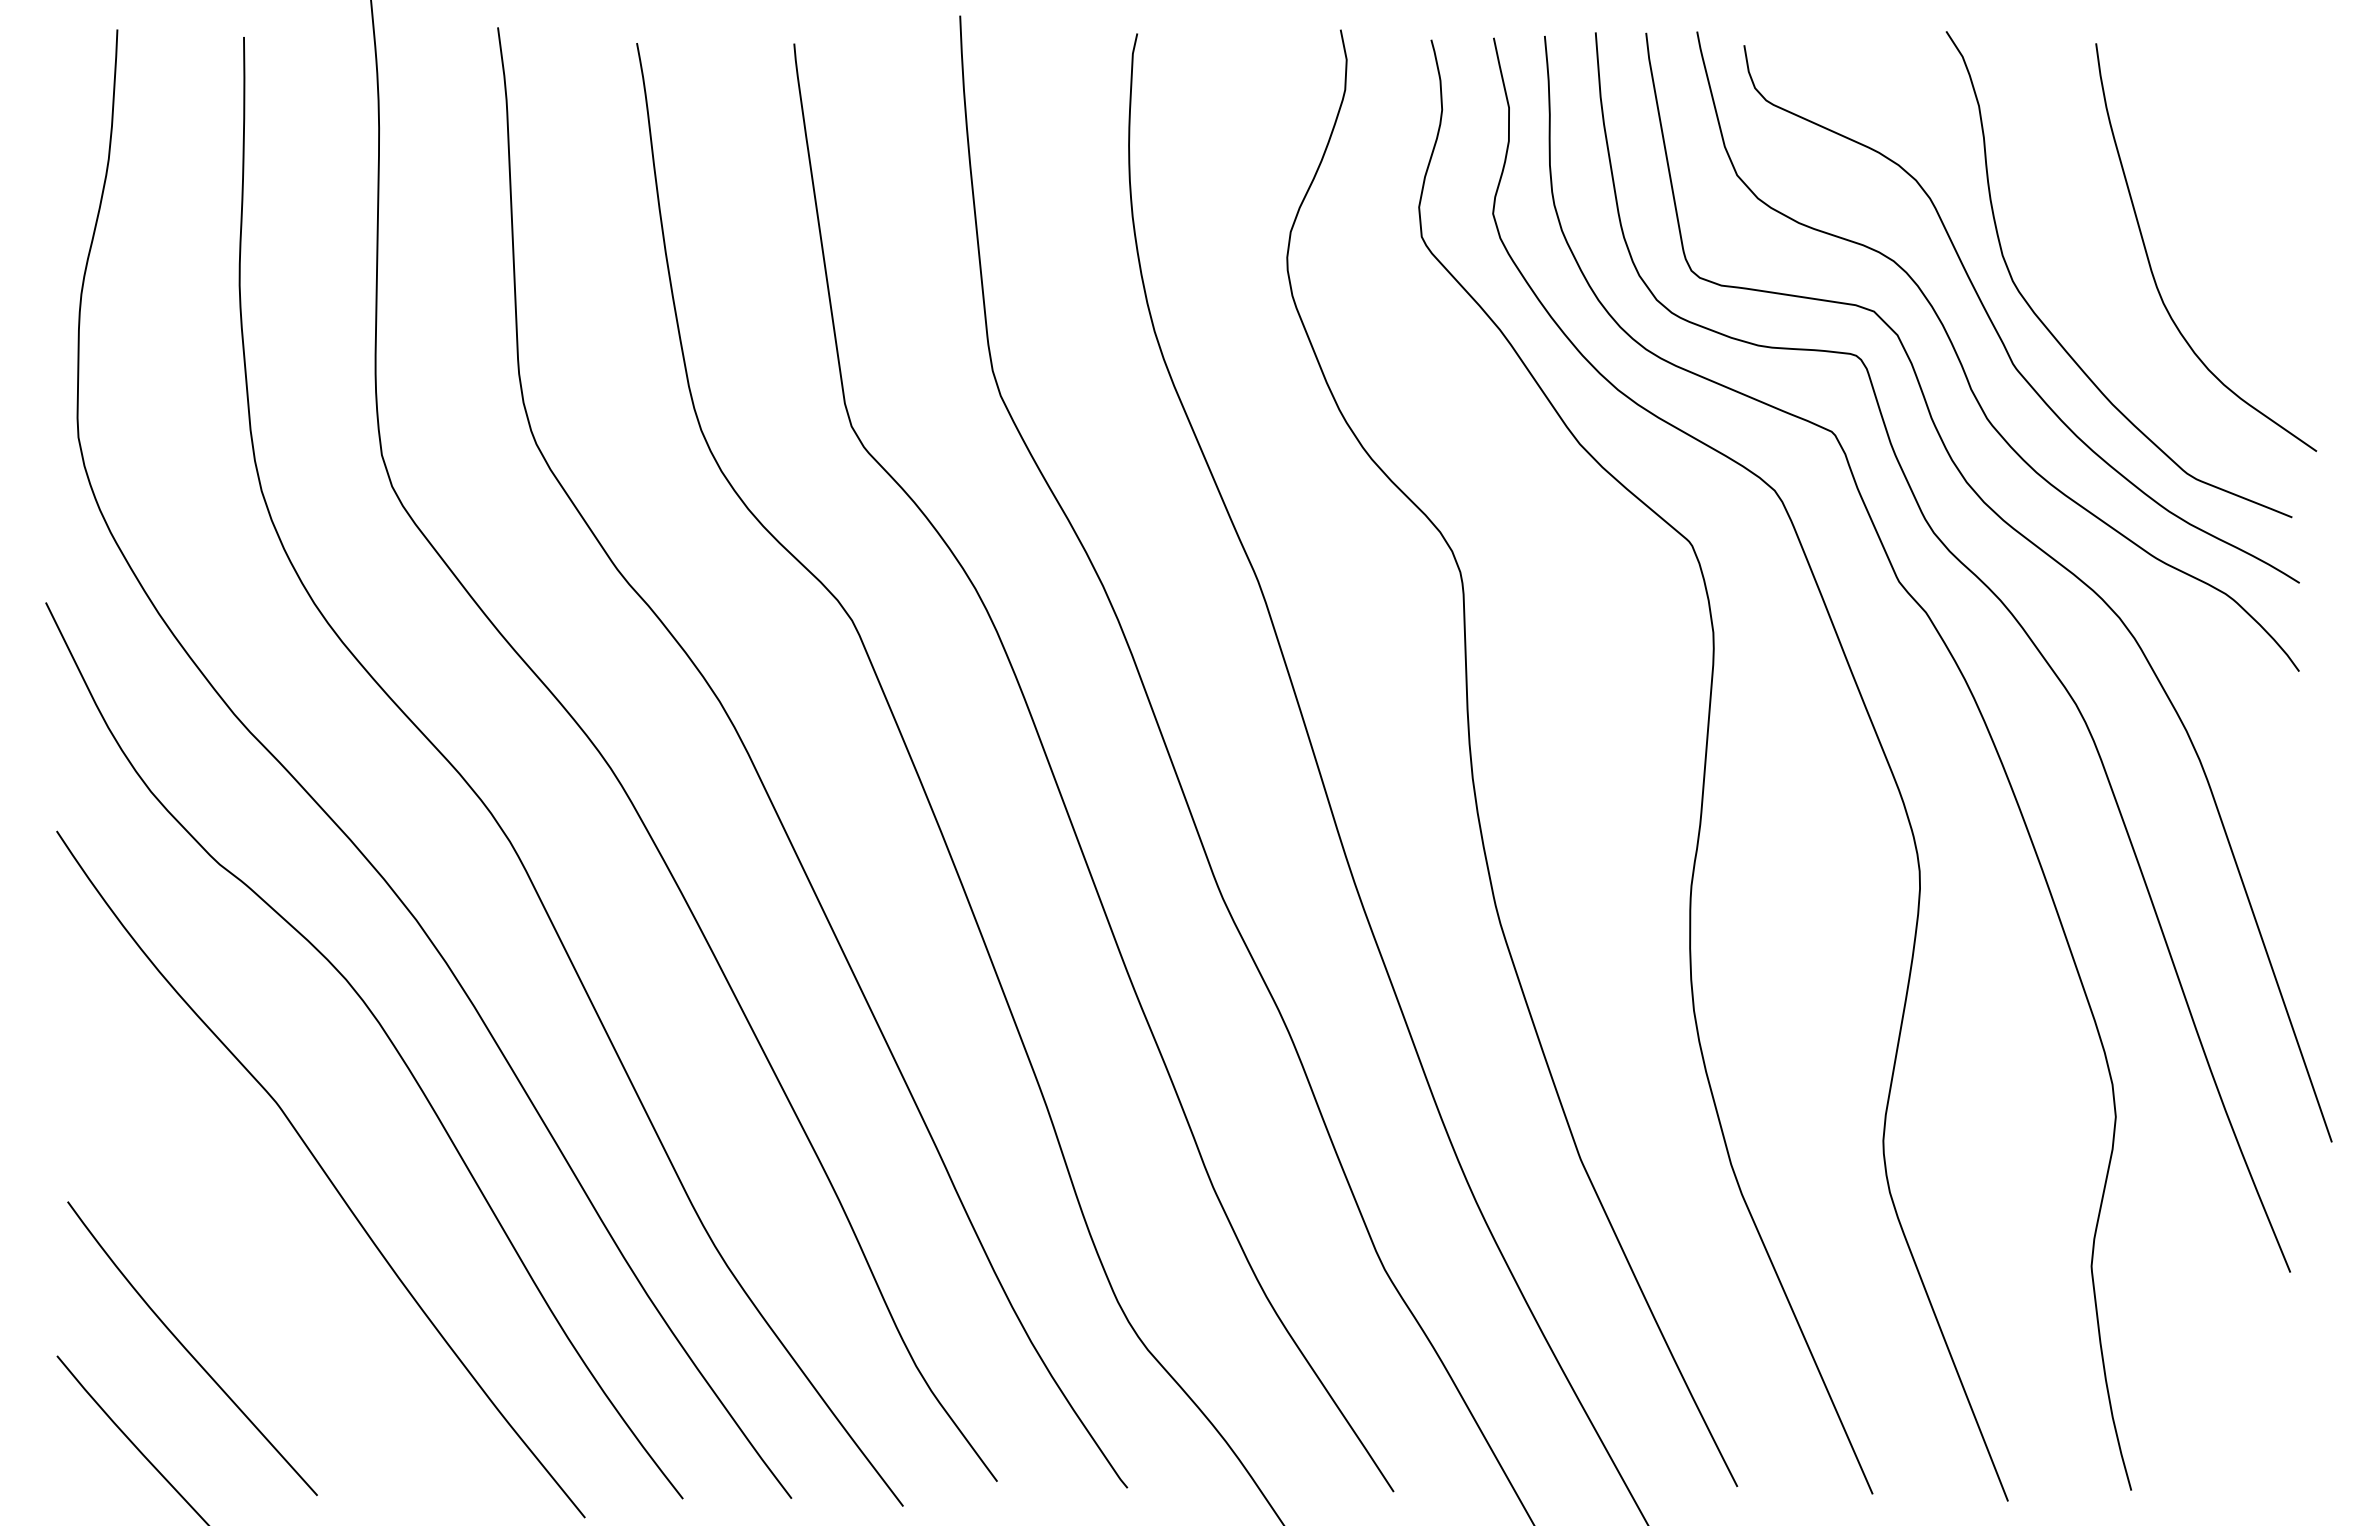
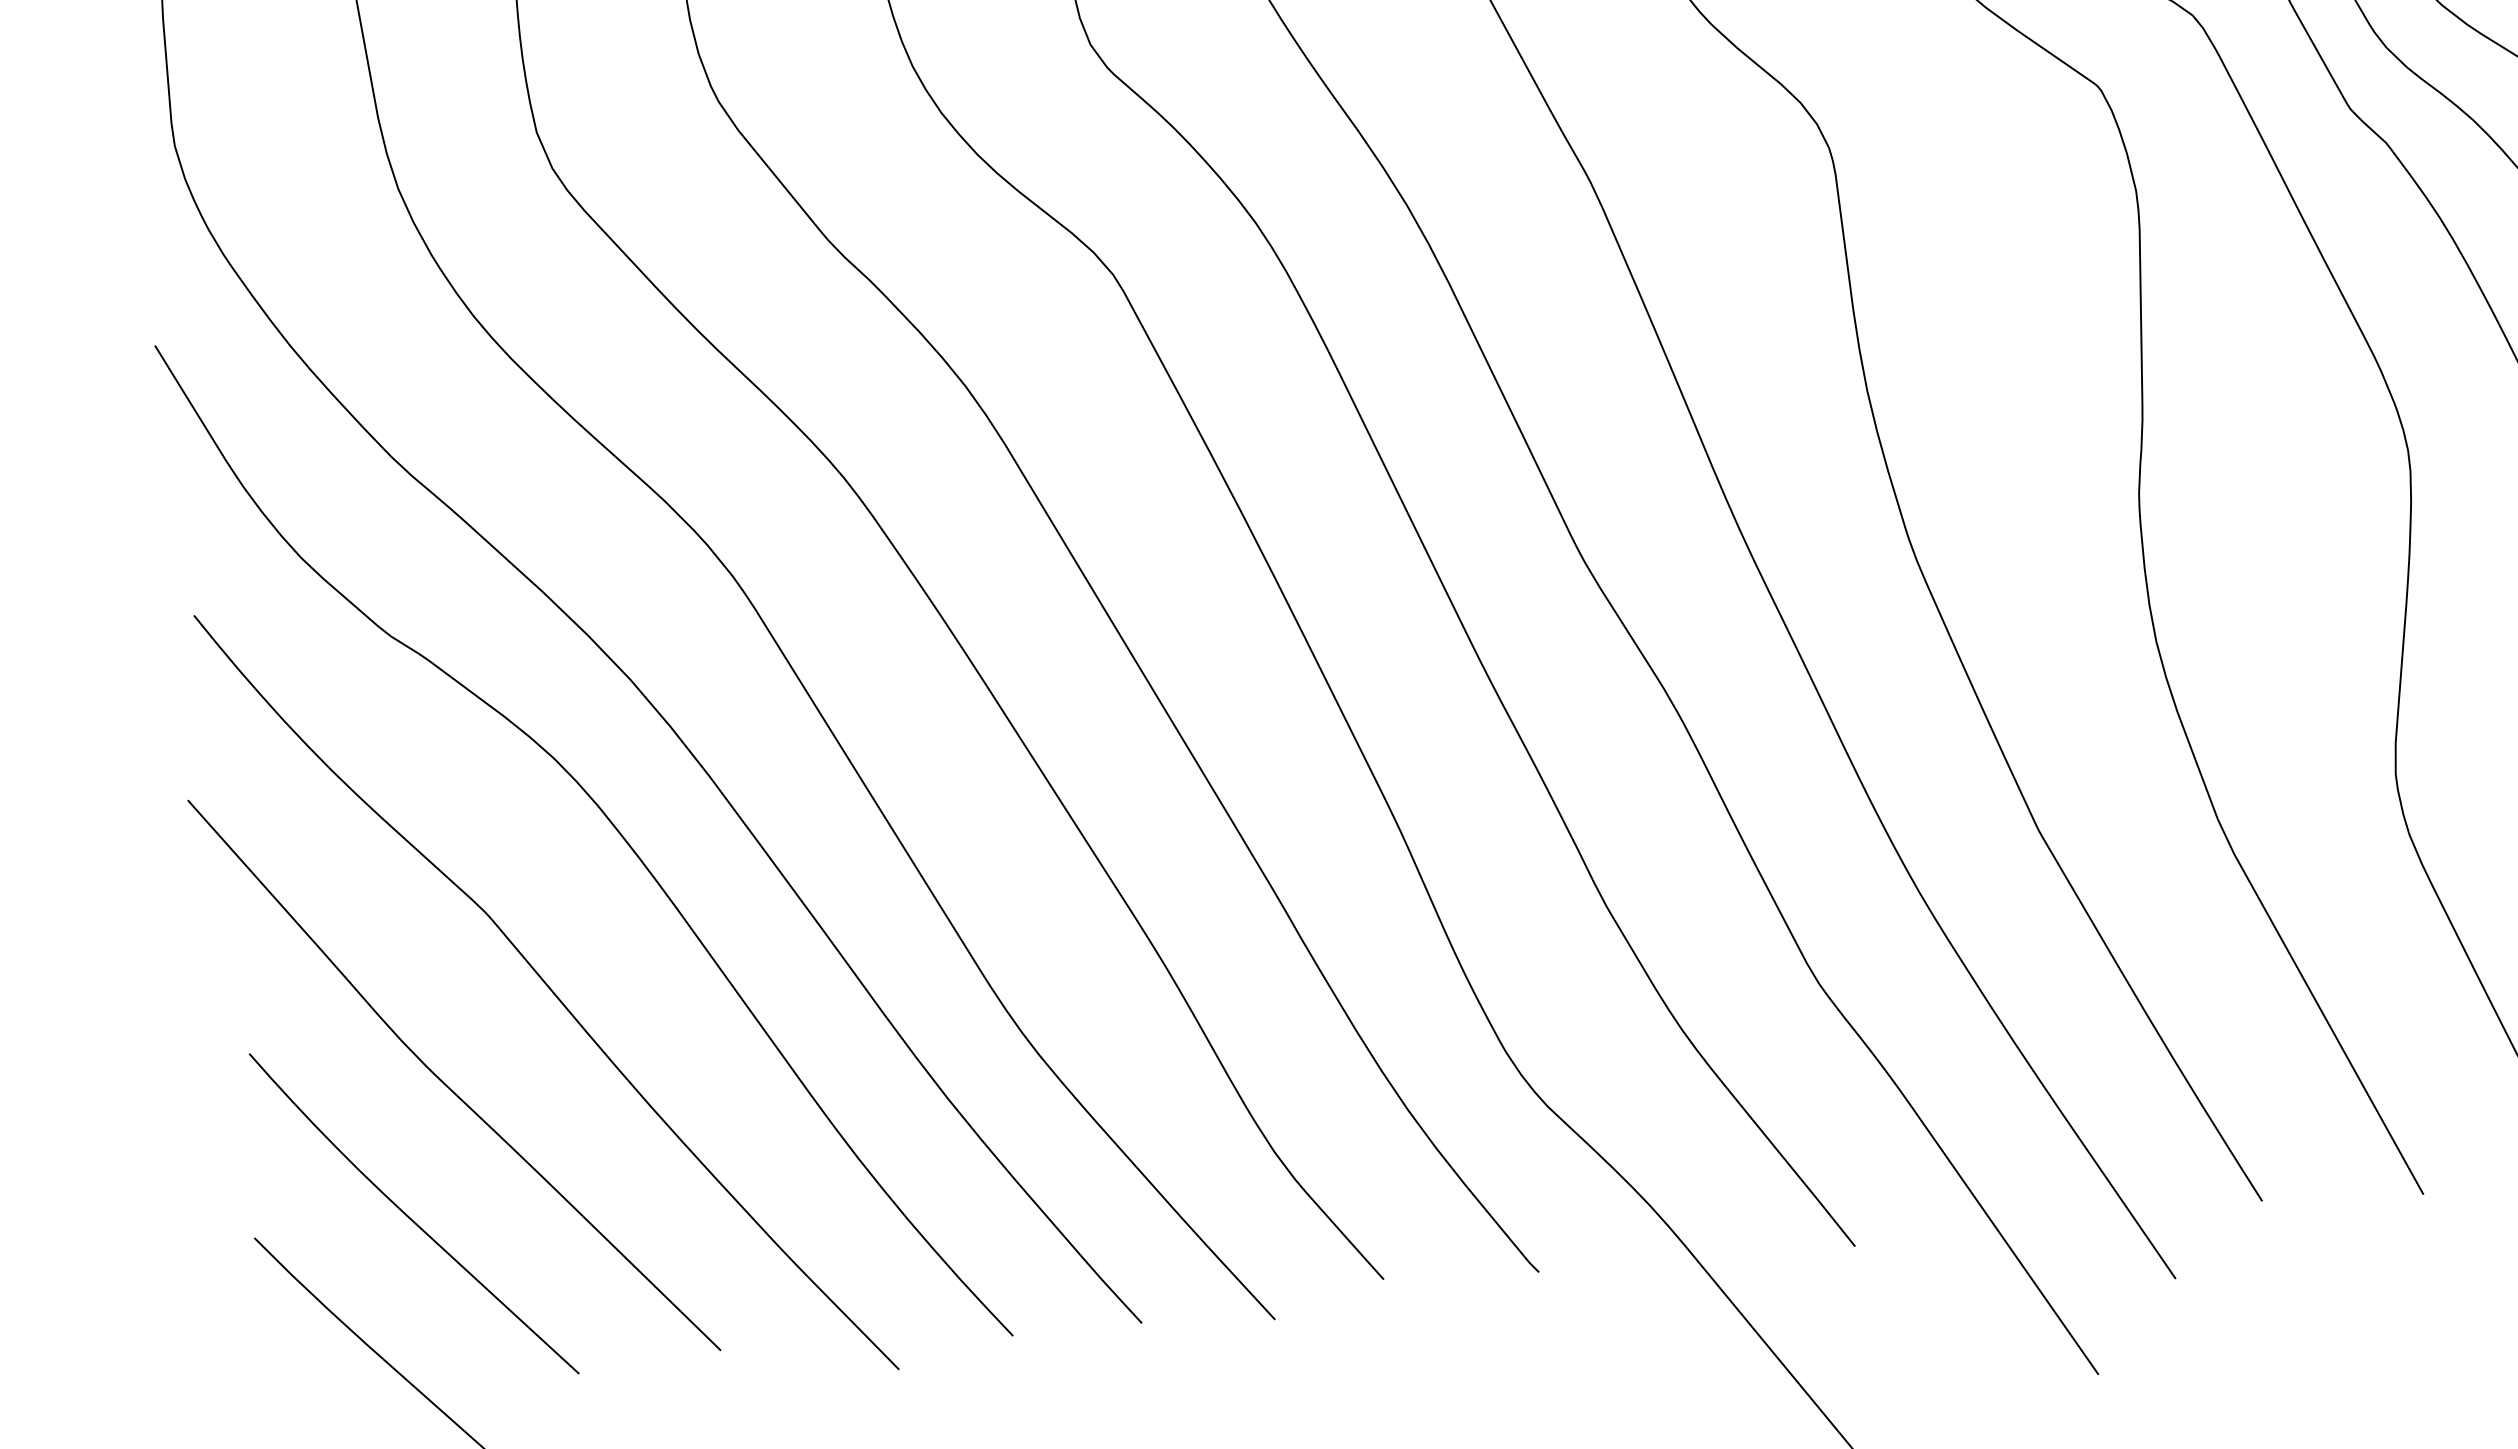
curve: (229, 1242) -> (445, 1083), added

